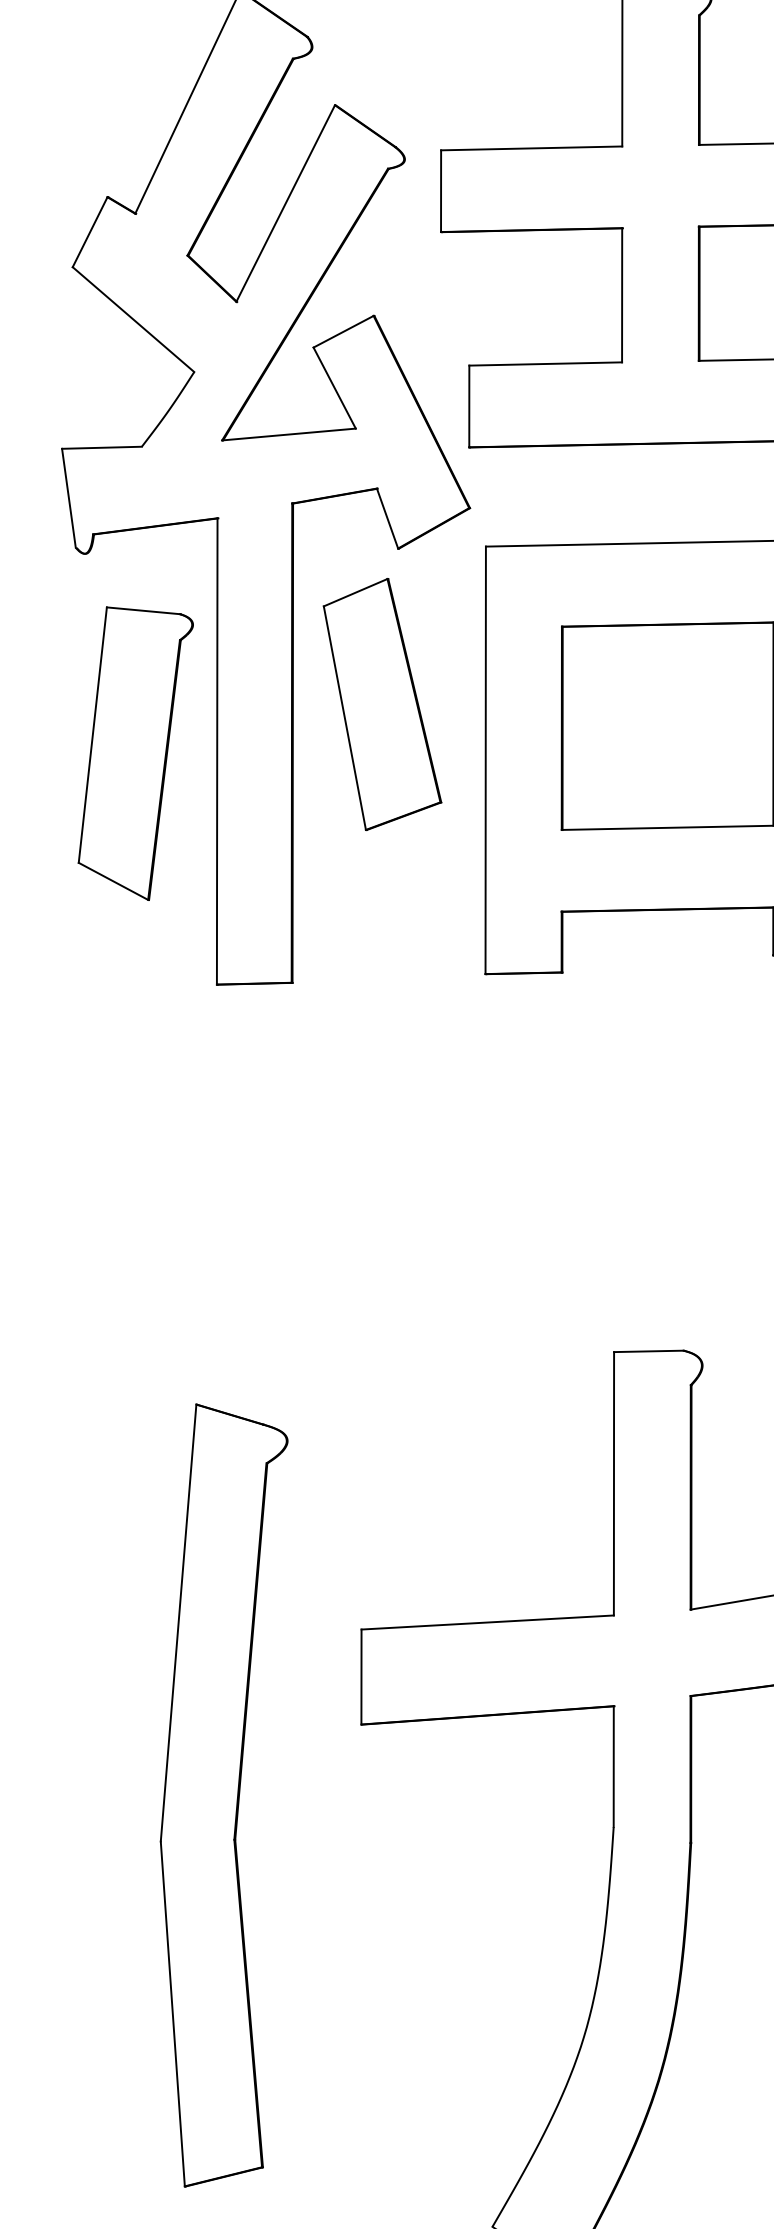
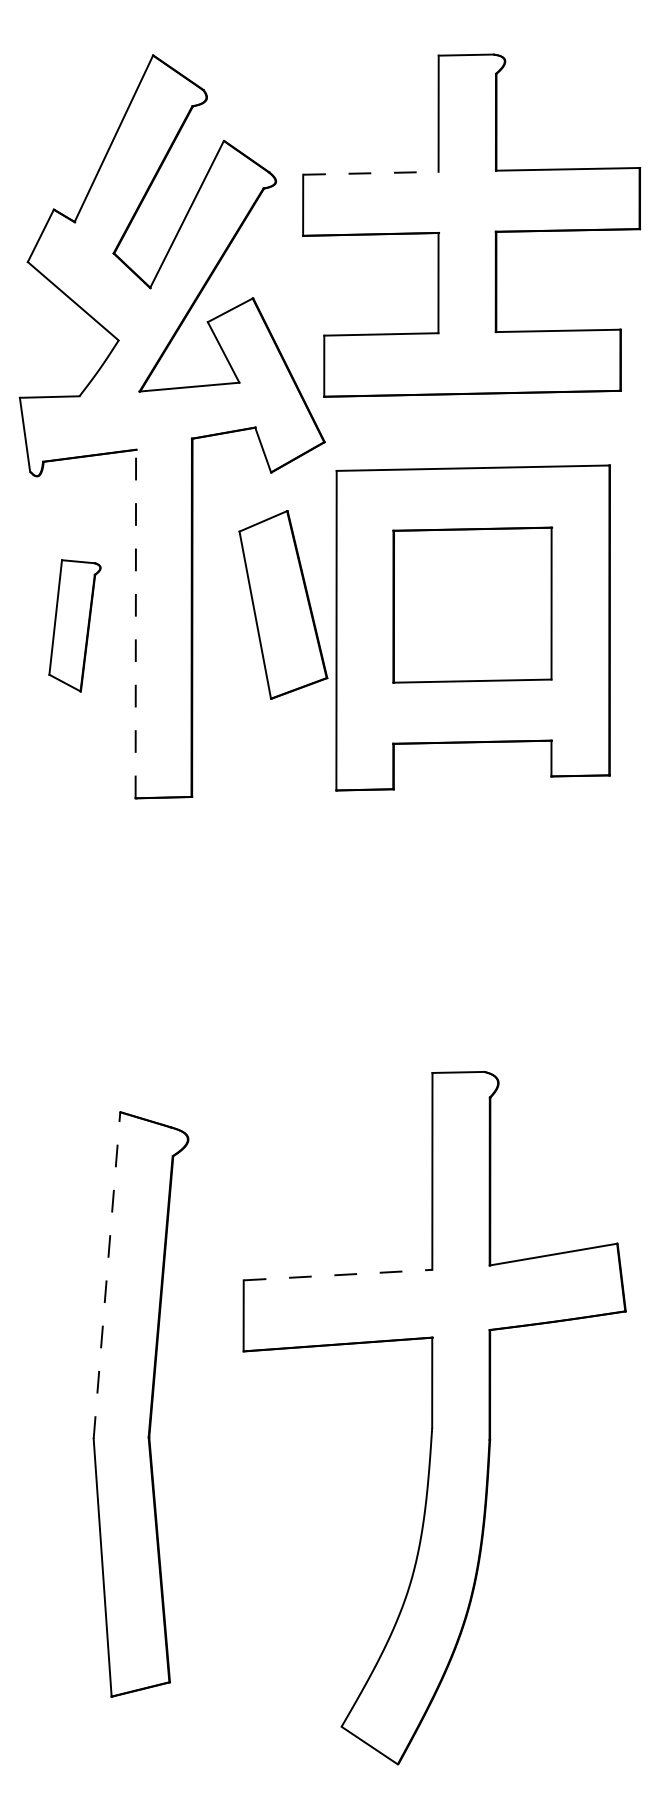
line: (531, 148) -> (370, 173), solid -> dashed
part: (382, 703) -> (283, 604), moved
line: (216, 750) -> (135, 623), solid -> dashed
part: (135, 753) -> (74, 625), size x0.6
line: (177, 1623) -> (106, 1275), solid -> dashed
line: (488, 1623) -> (338, 1275), solid -> dashed

